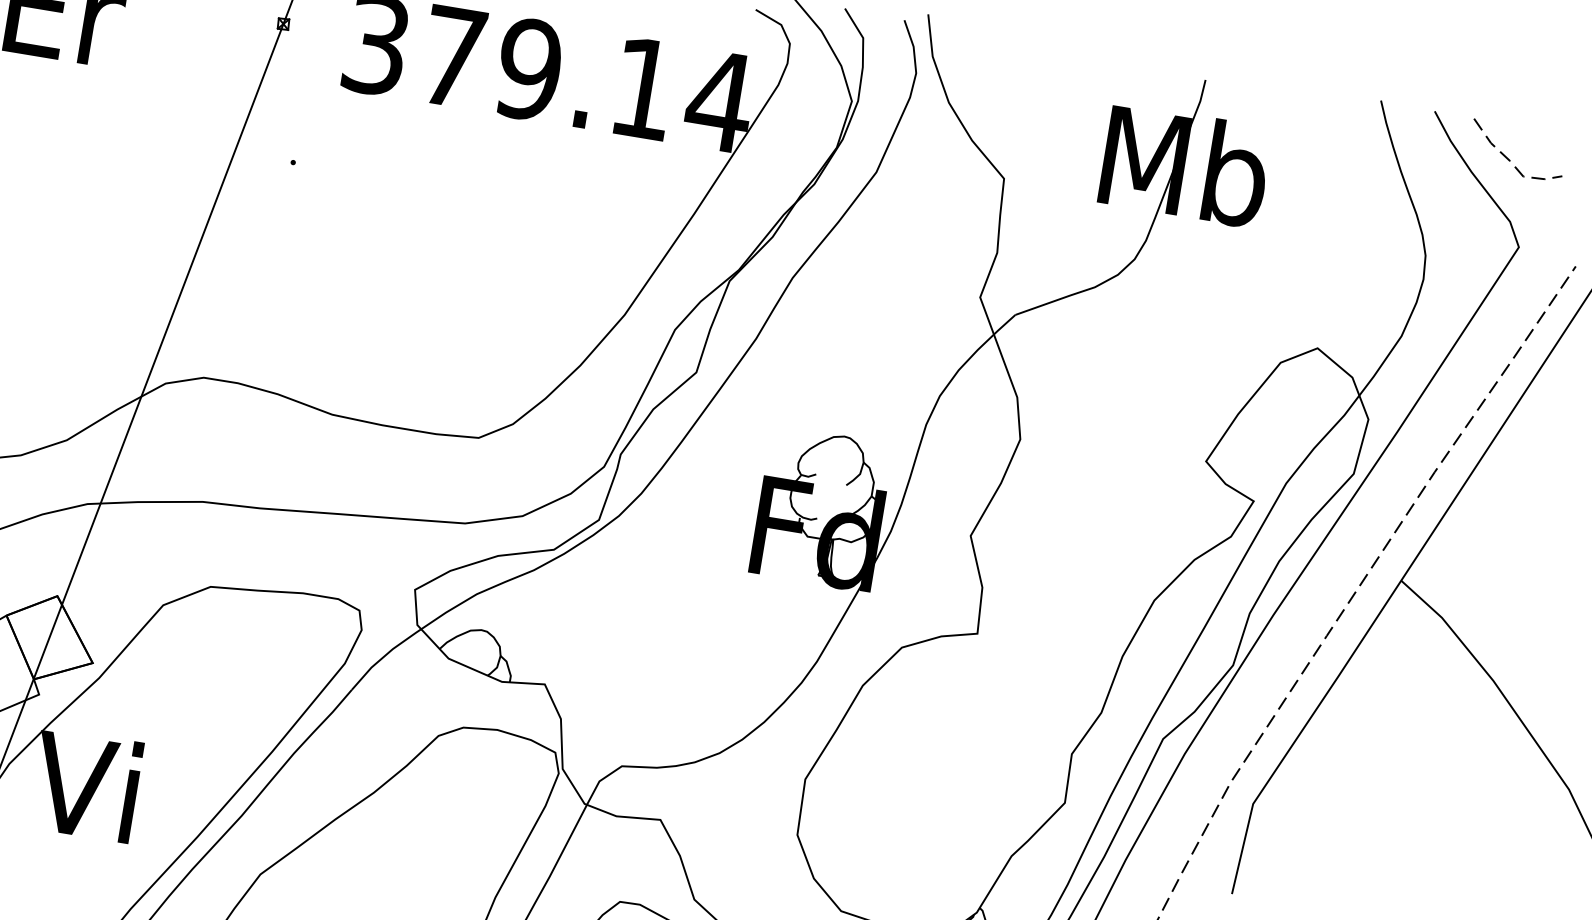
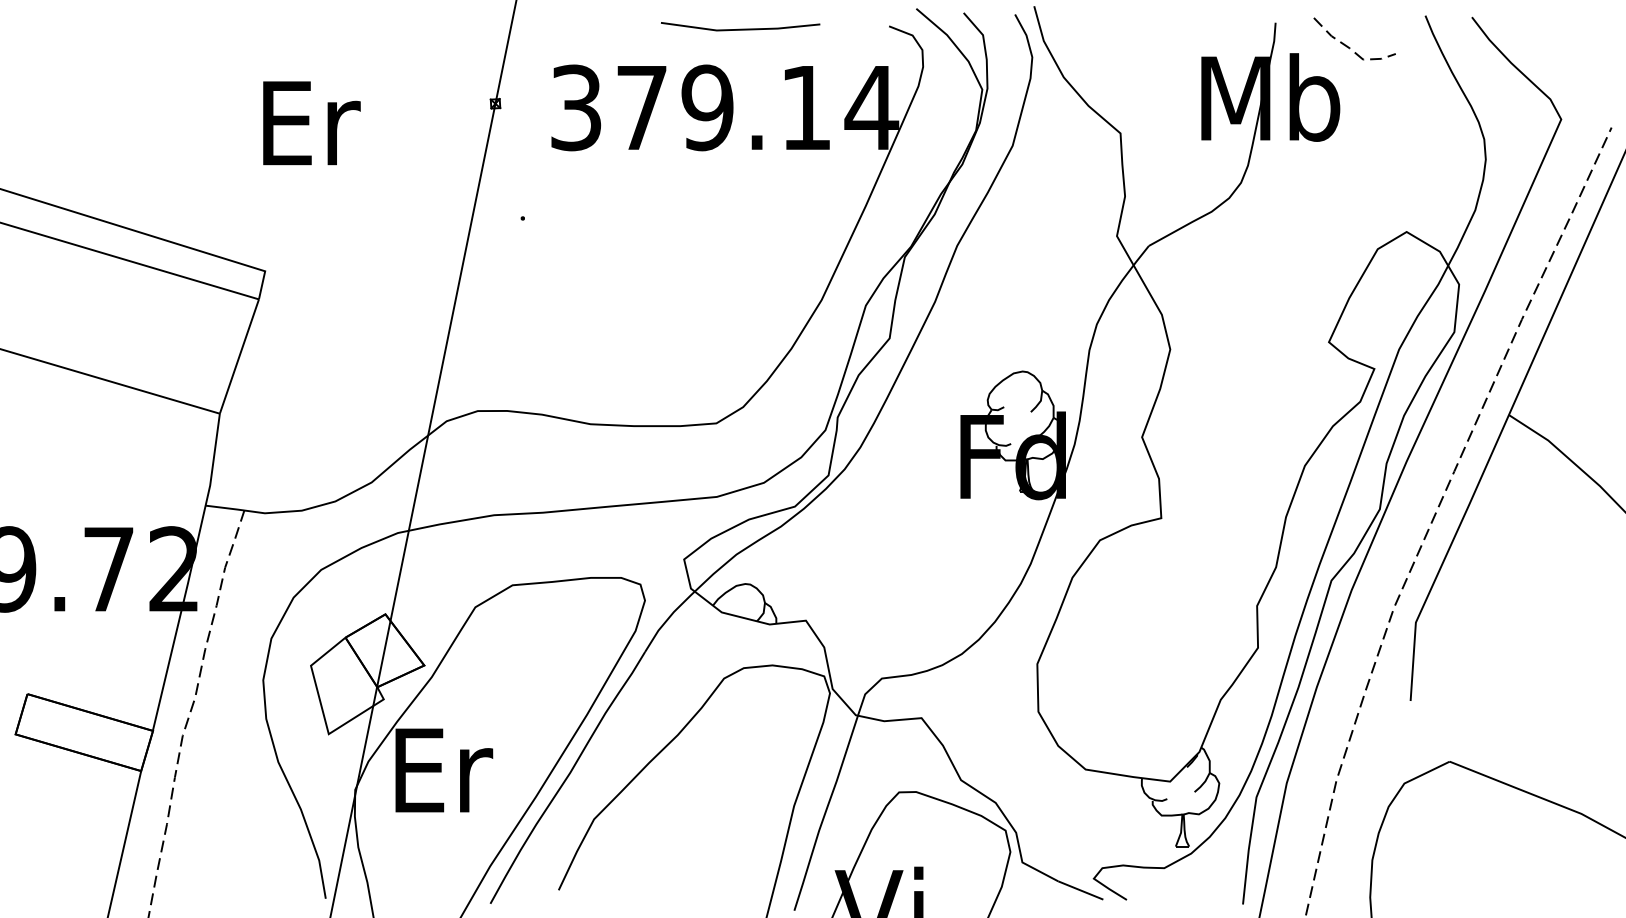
curve: (1510, 160) -> (1350, 47), moved
text: (92, 786) -> (441, 768), Vi -> Er

